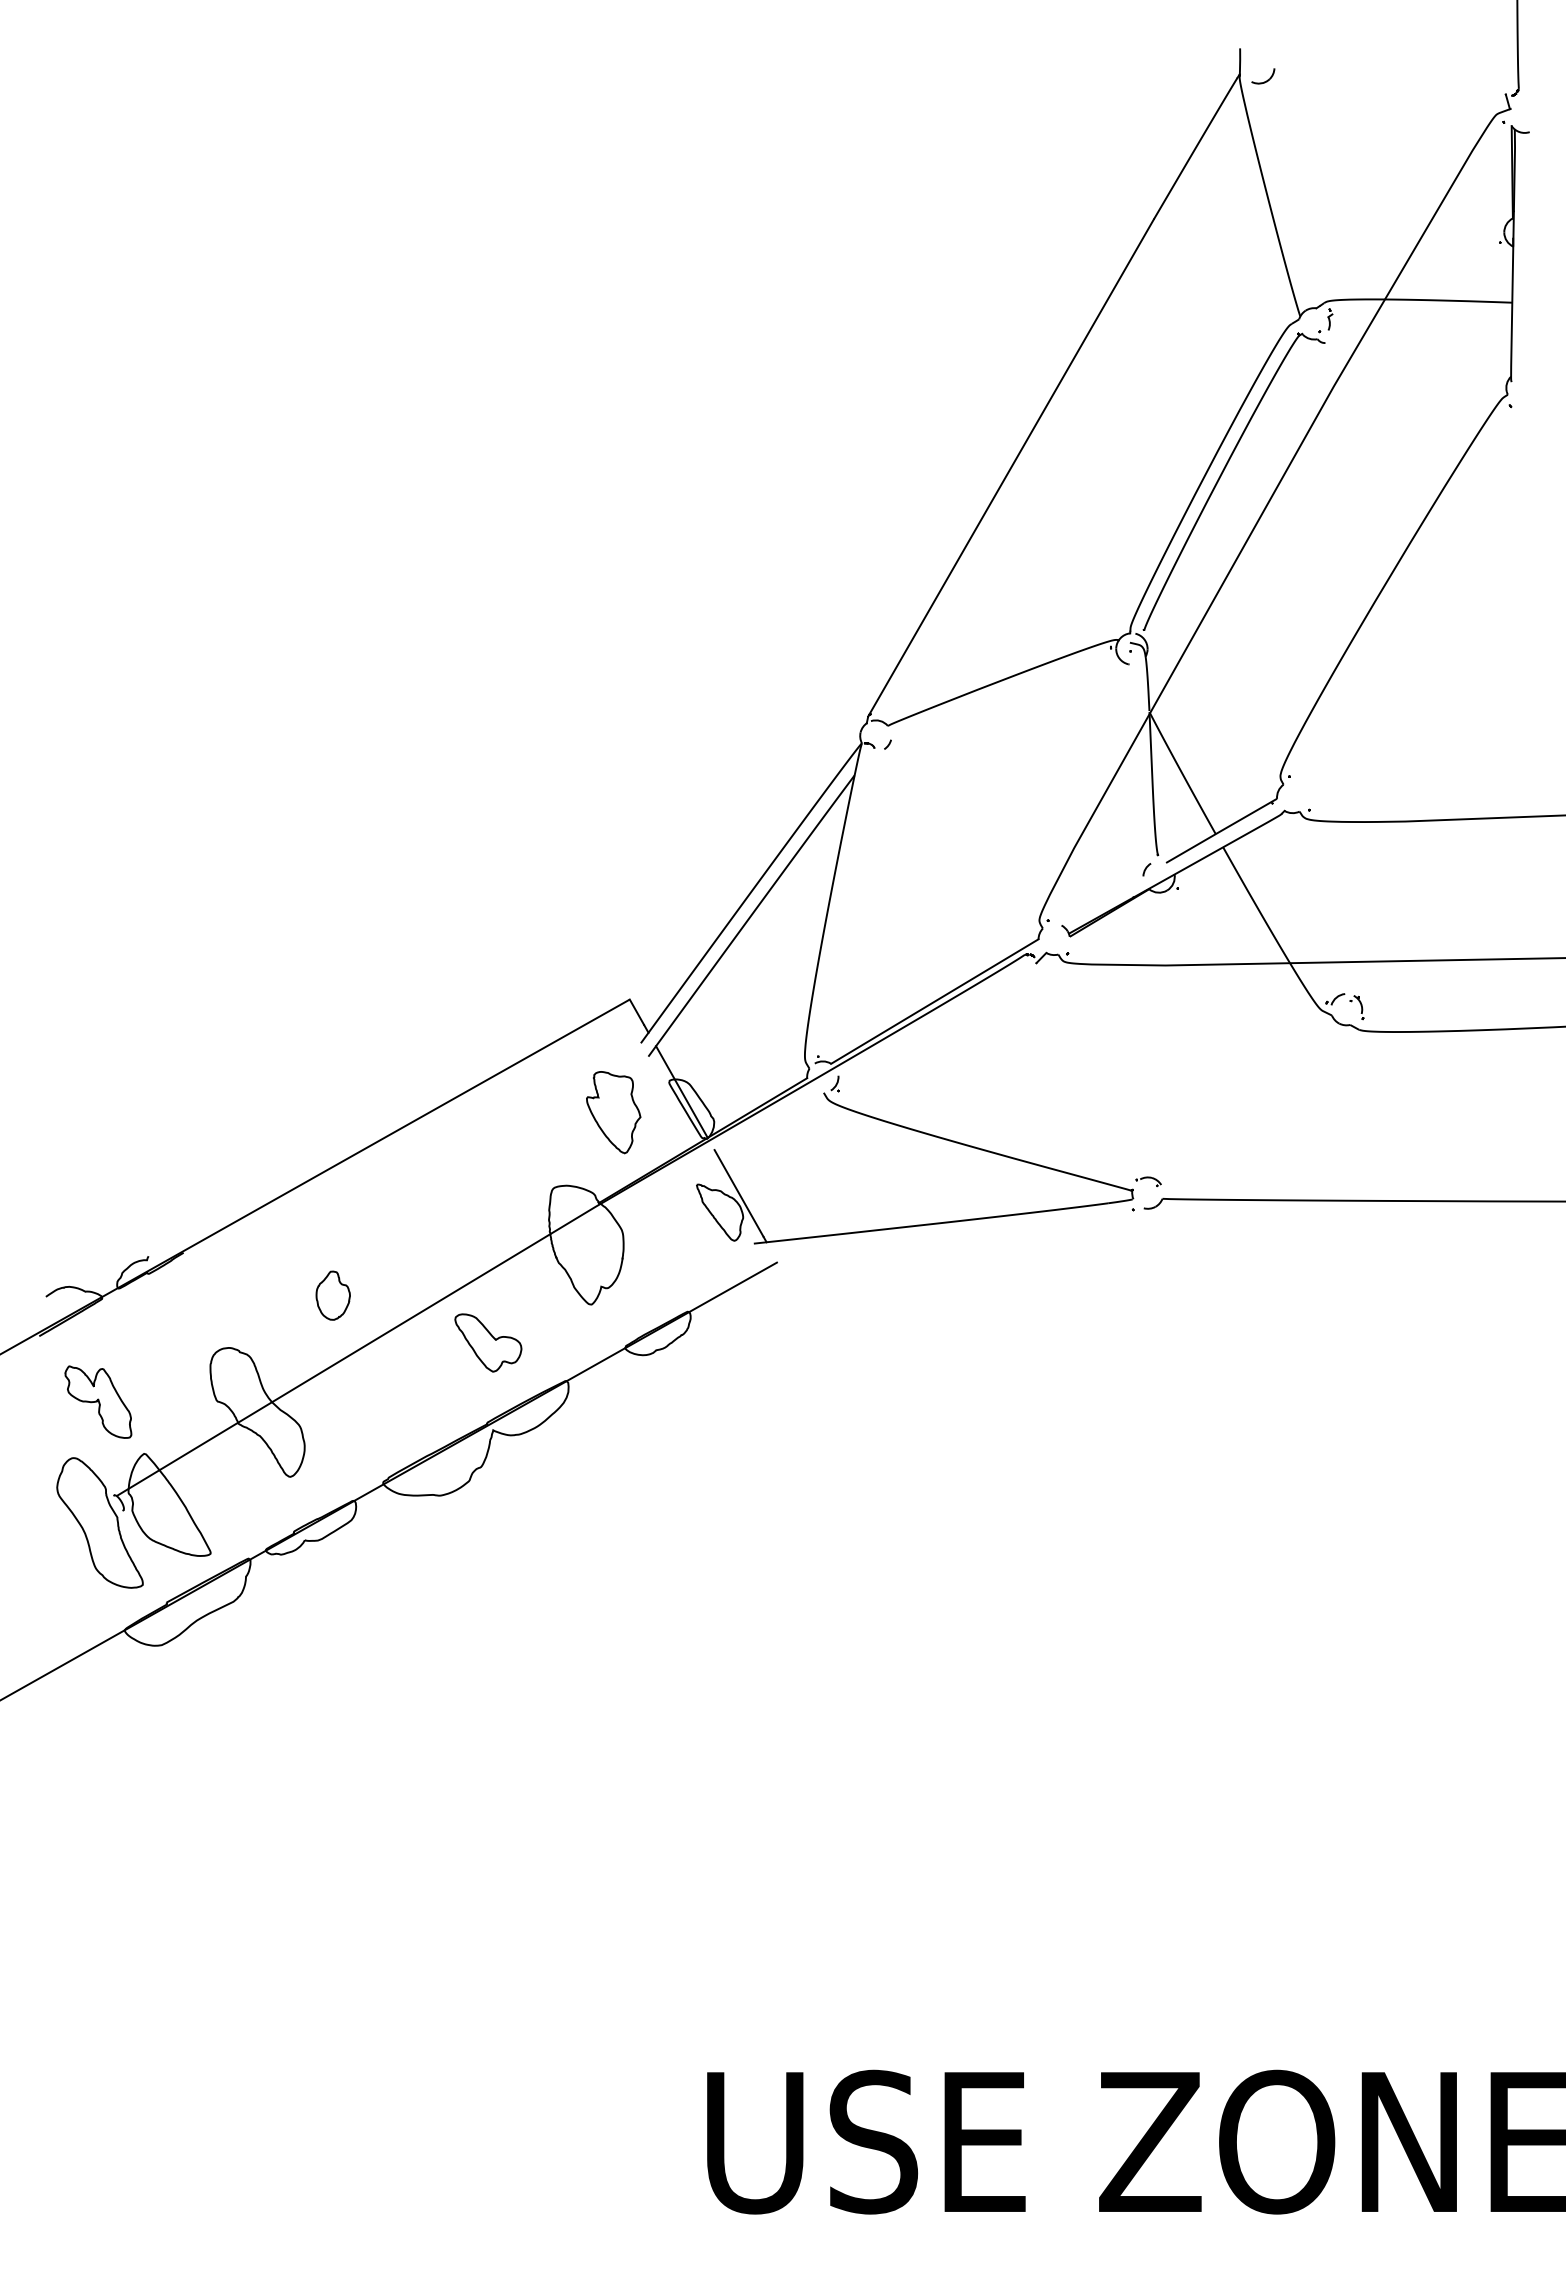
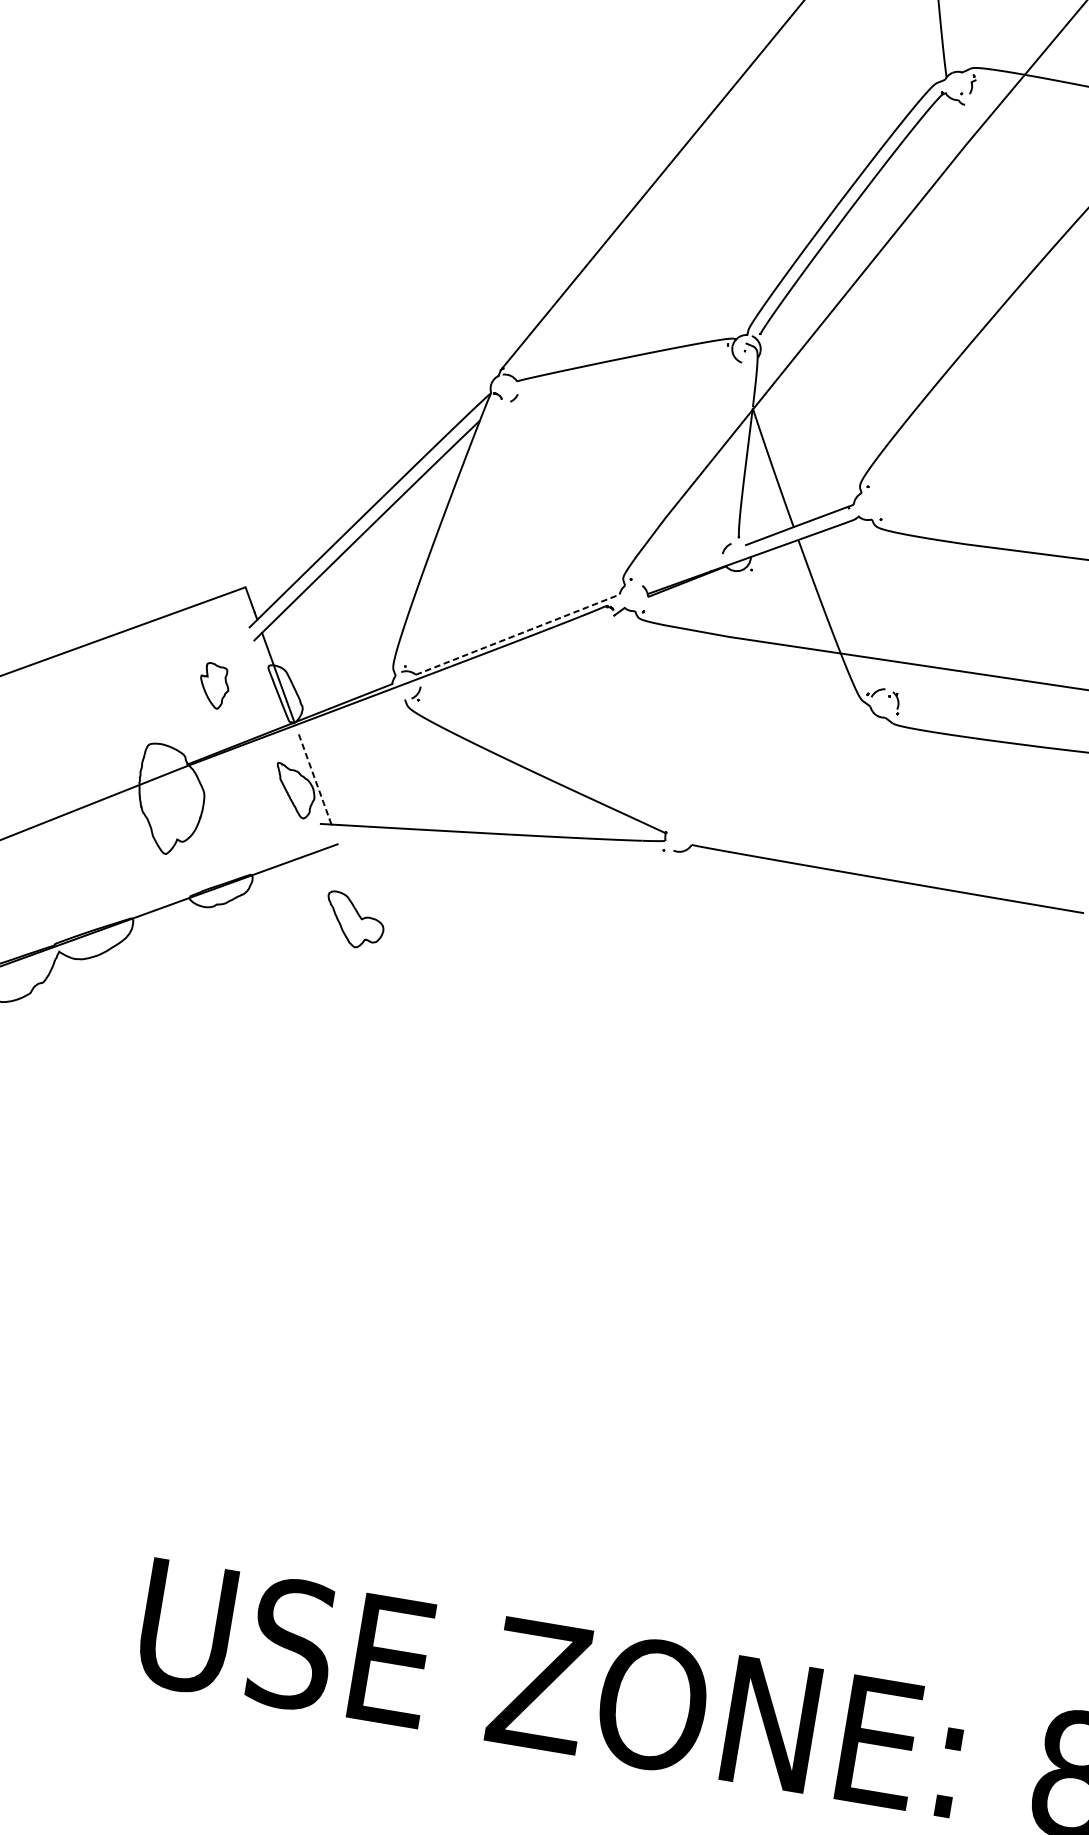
line: (934, 1001) -> (517, 634), solid -> dashed
part: (613, 1112) -> (214, 685), size x0.6
part: (1148, 1181) -> (681, 827), removed
line: (738, 1193) -> (313, 776), solid -> dashed
part: (488, 1342) -> (354, 920), moved

